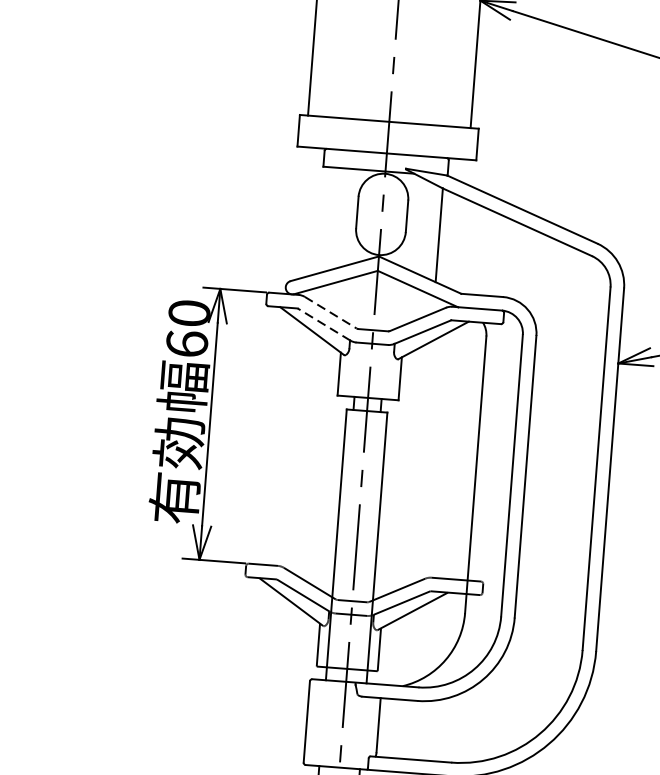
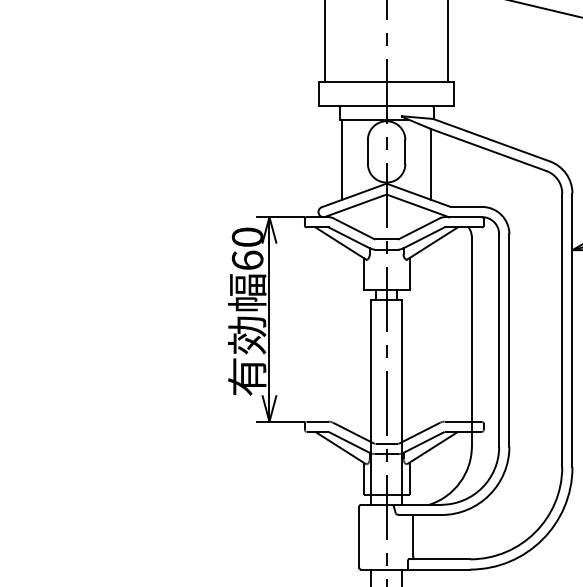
line: (322, 219) -> (342, 159), added
line: (330, 312) -> (353, 228), dashed -> solid
line: (322, 323) -> (348, 237), dashed -> solid

